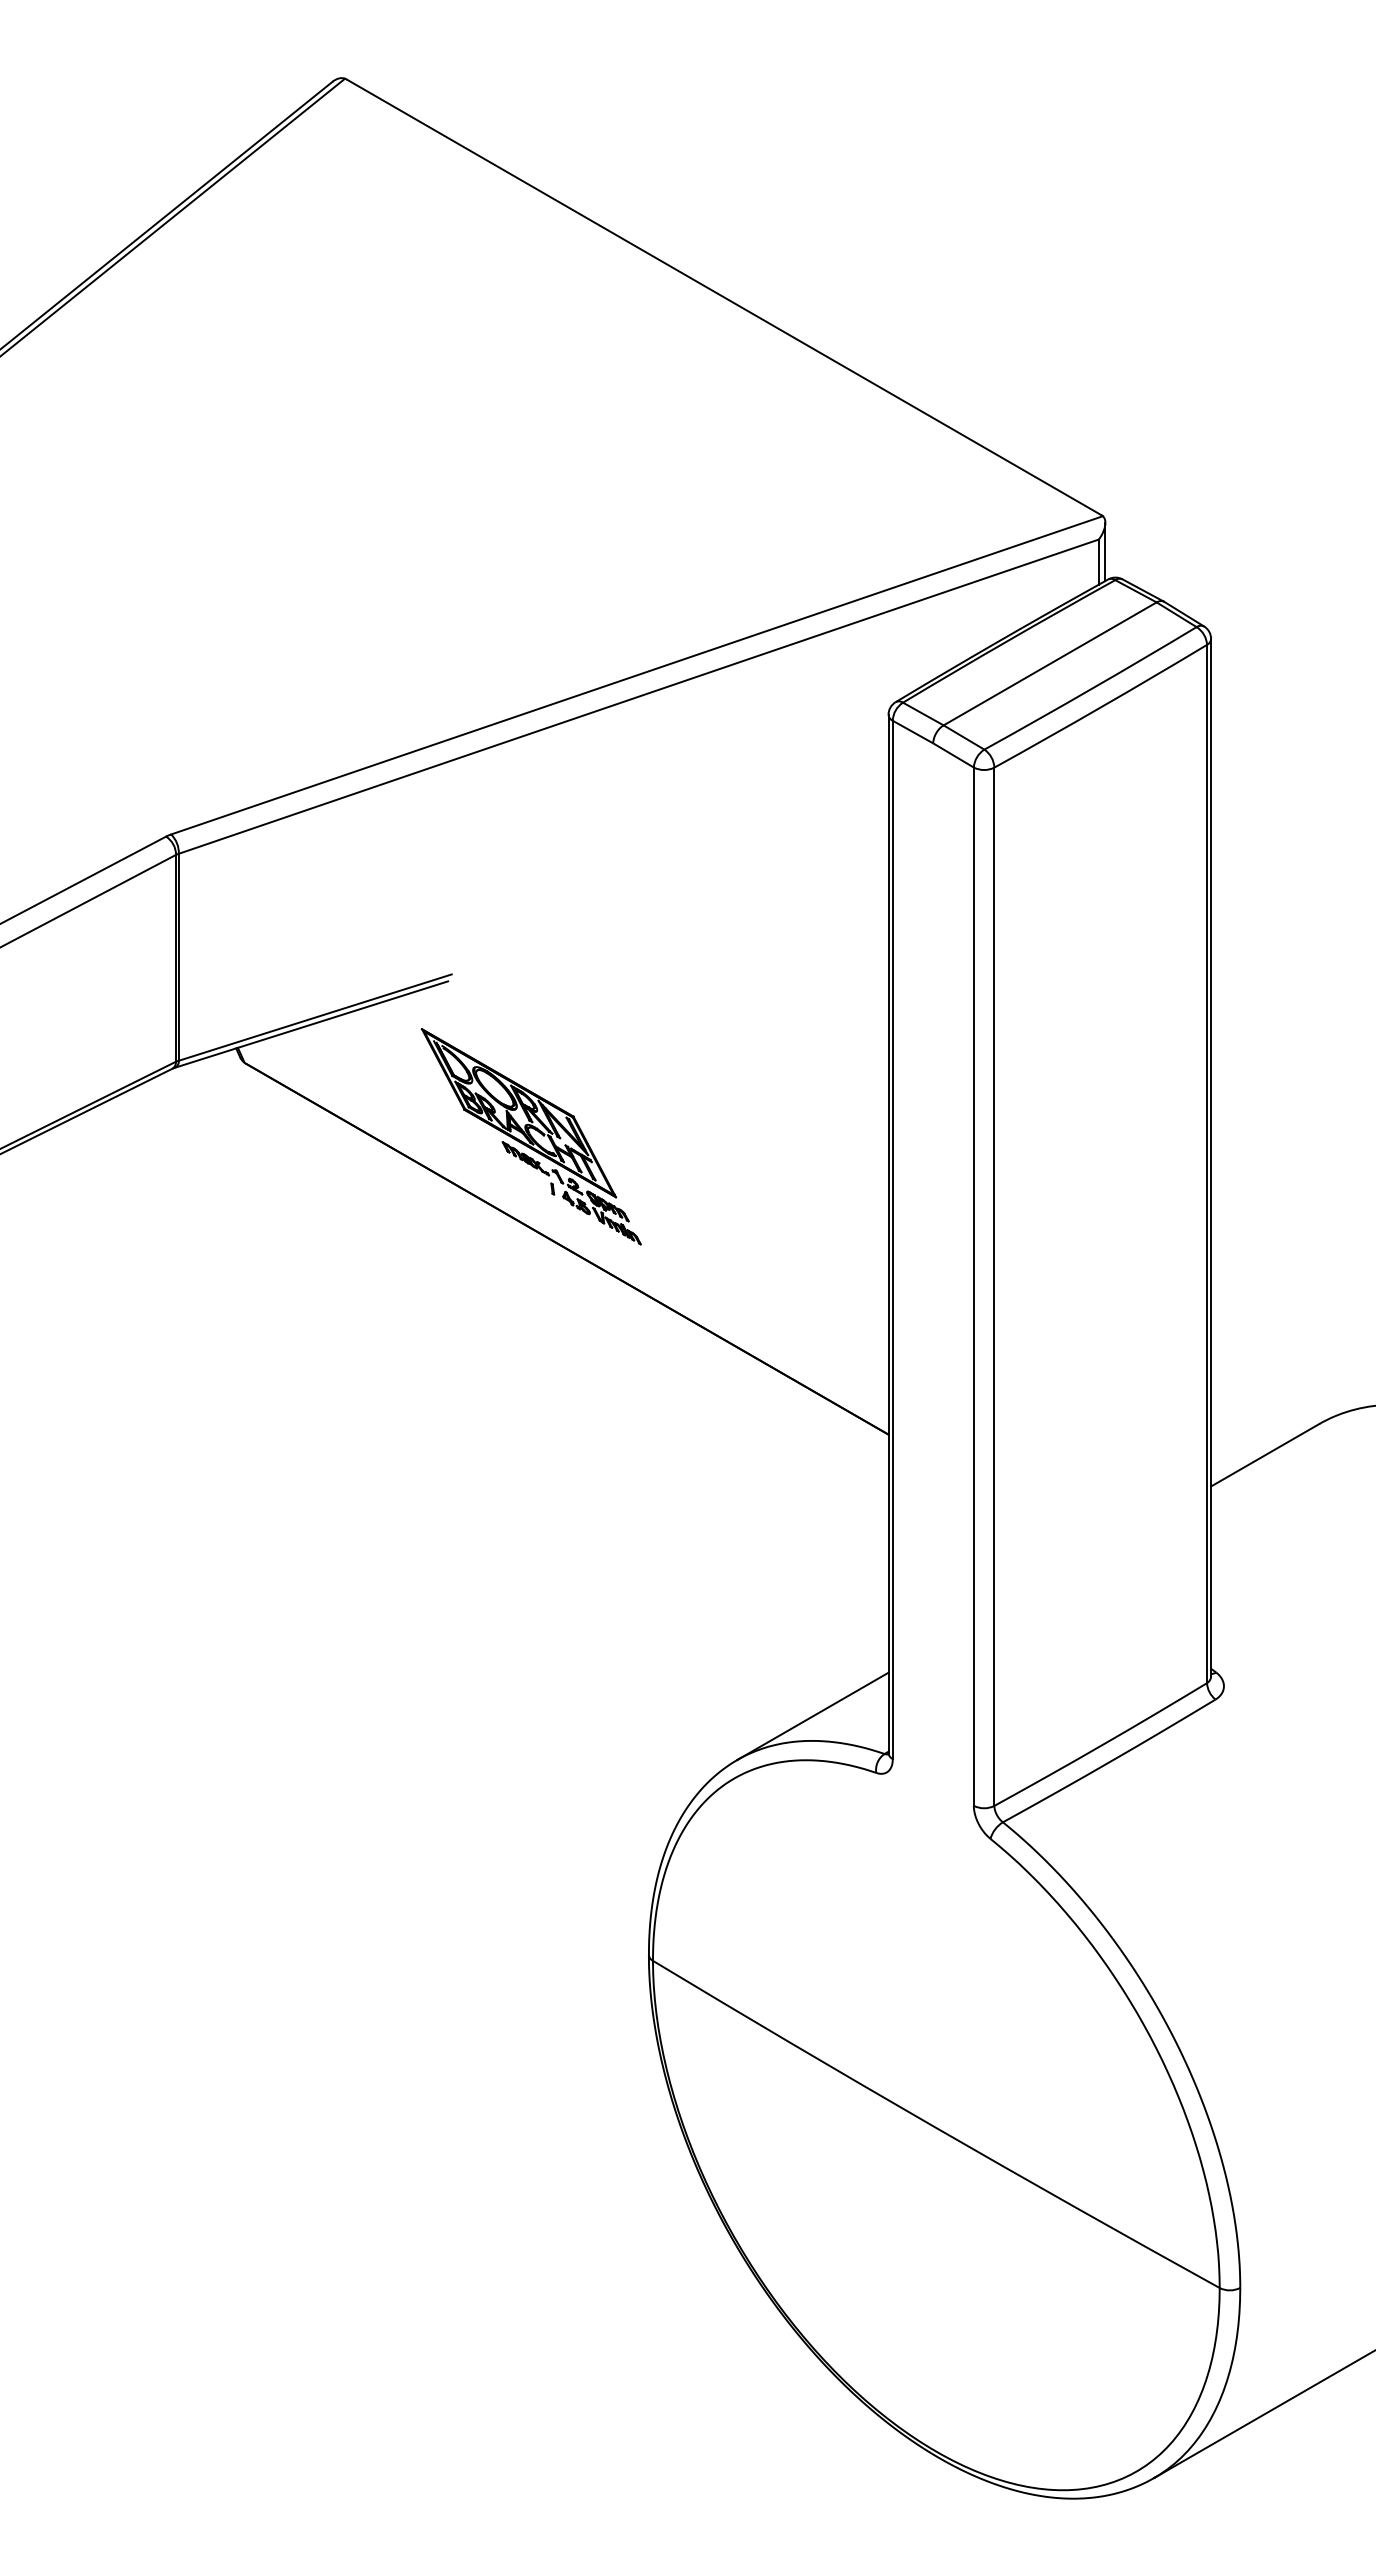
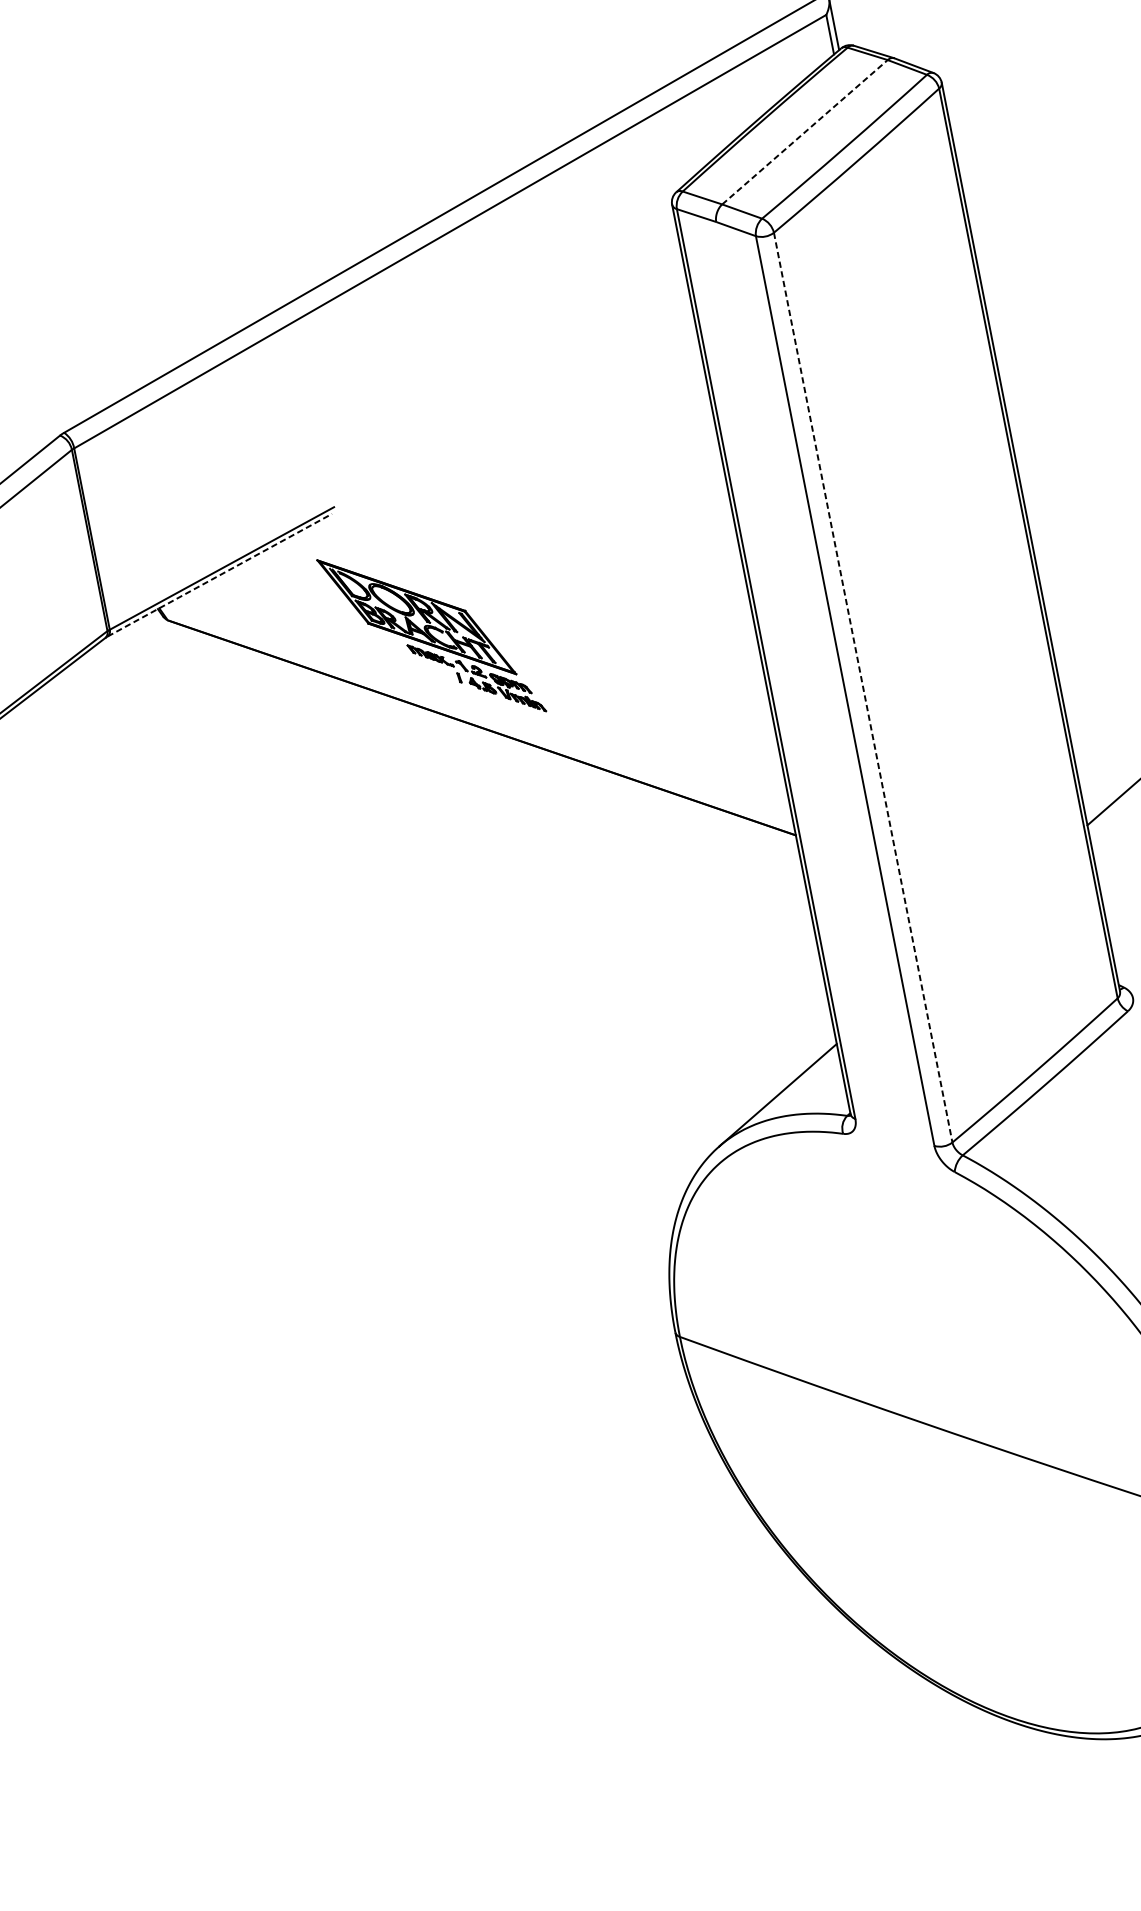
line: (1050, 663) -> (805, 131), solid -> dashed
line: (312, 1024) -> (220, 575), solid -> dashed
line: (994, 1287) -> (863, 688), solid -> dashed

